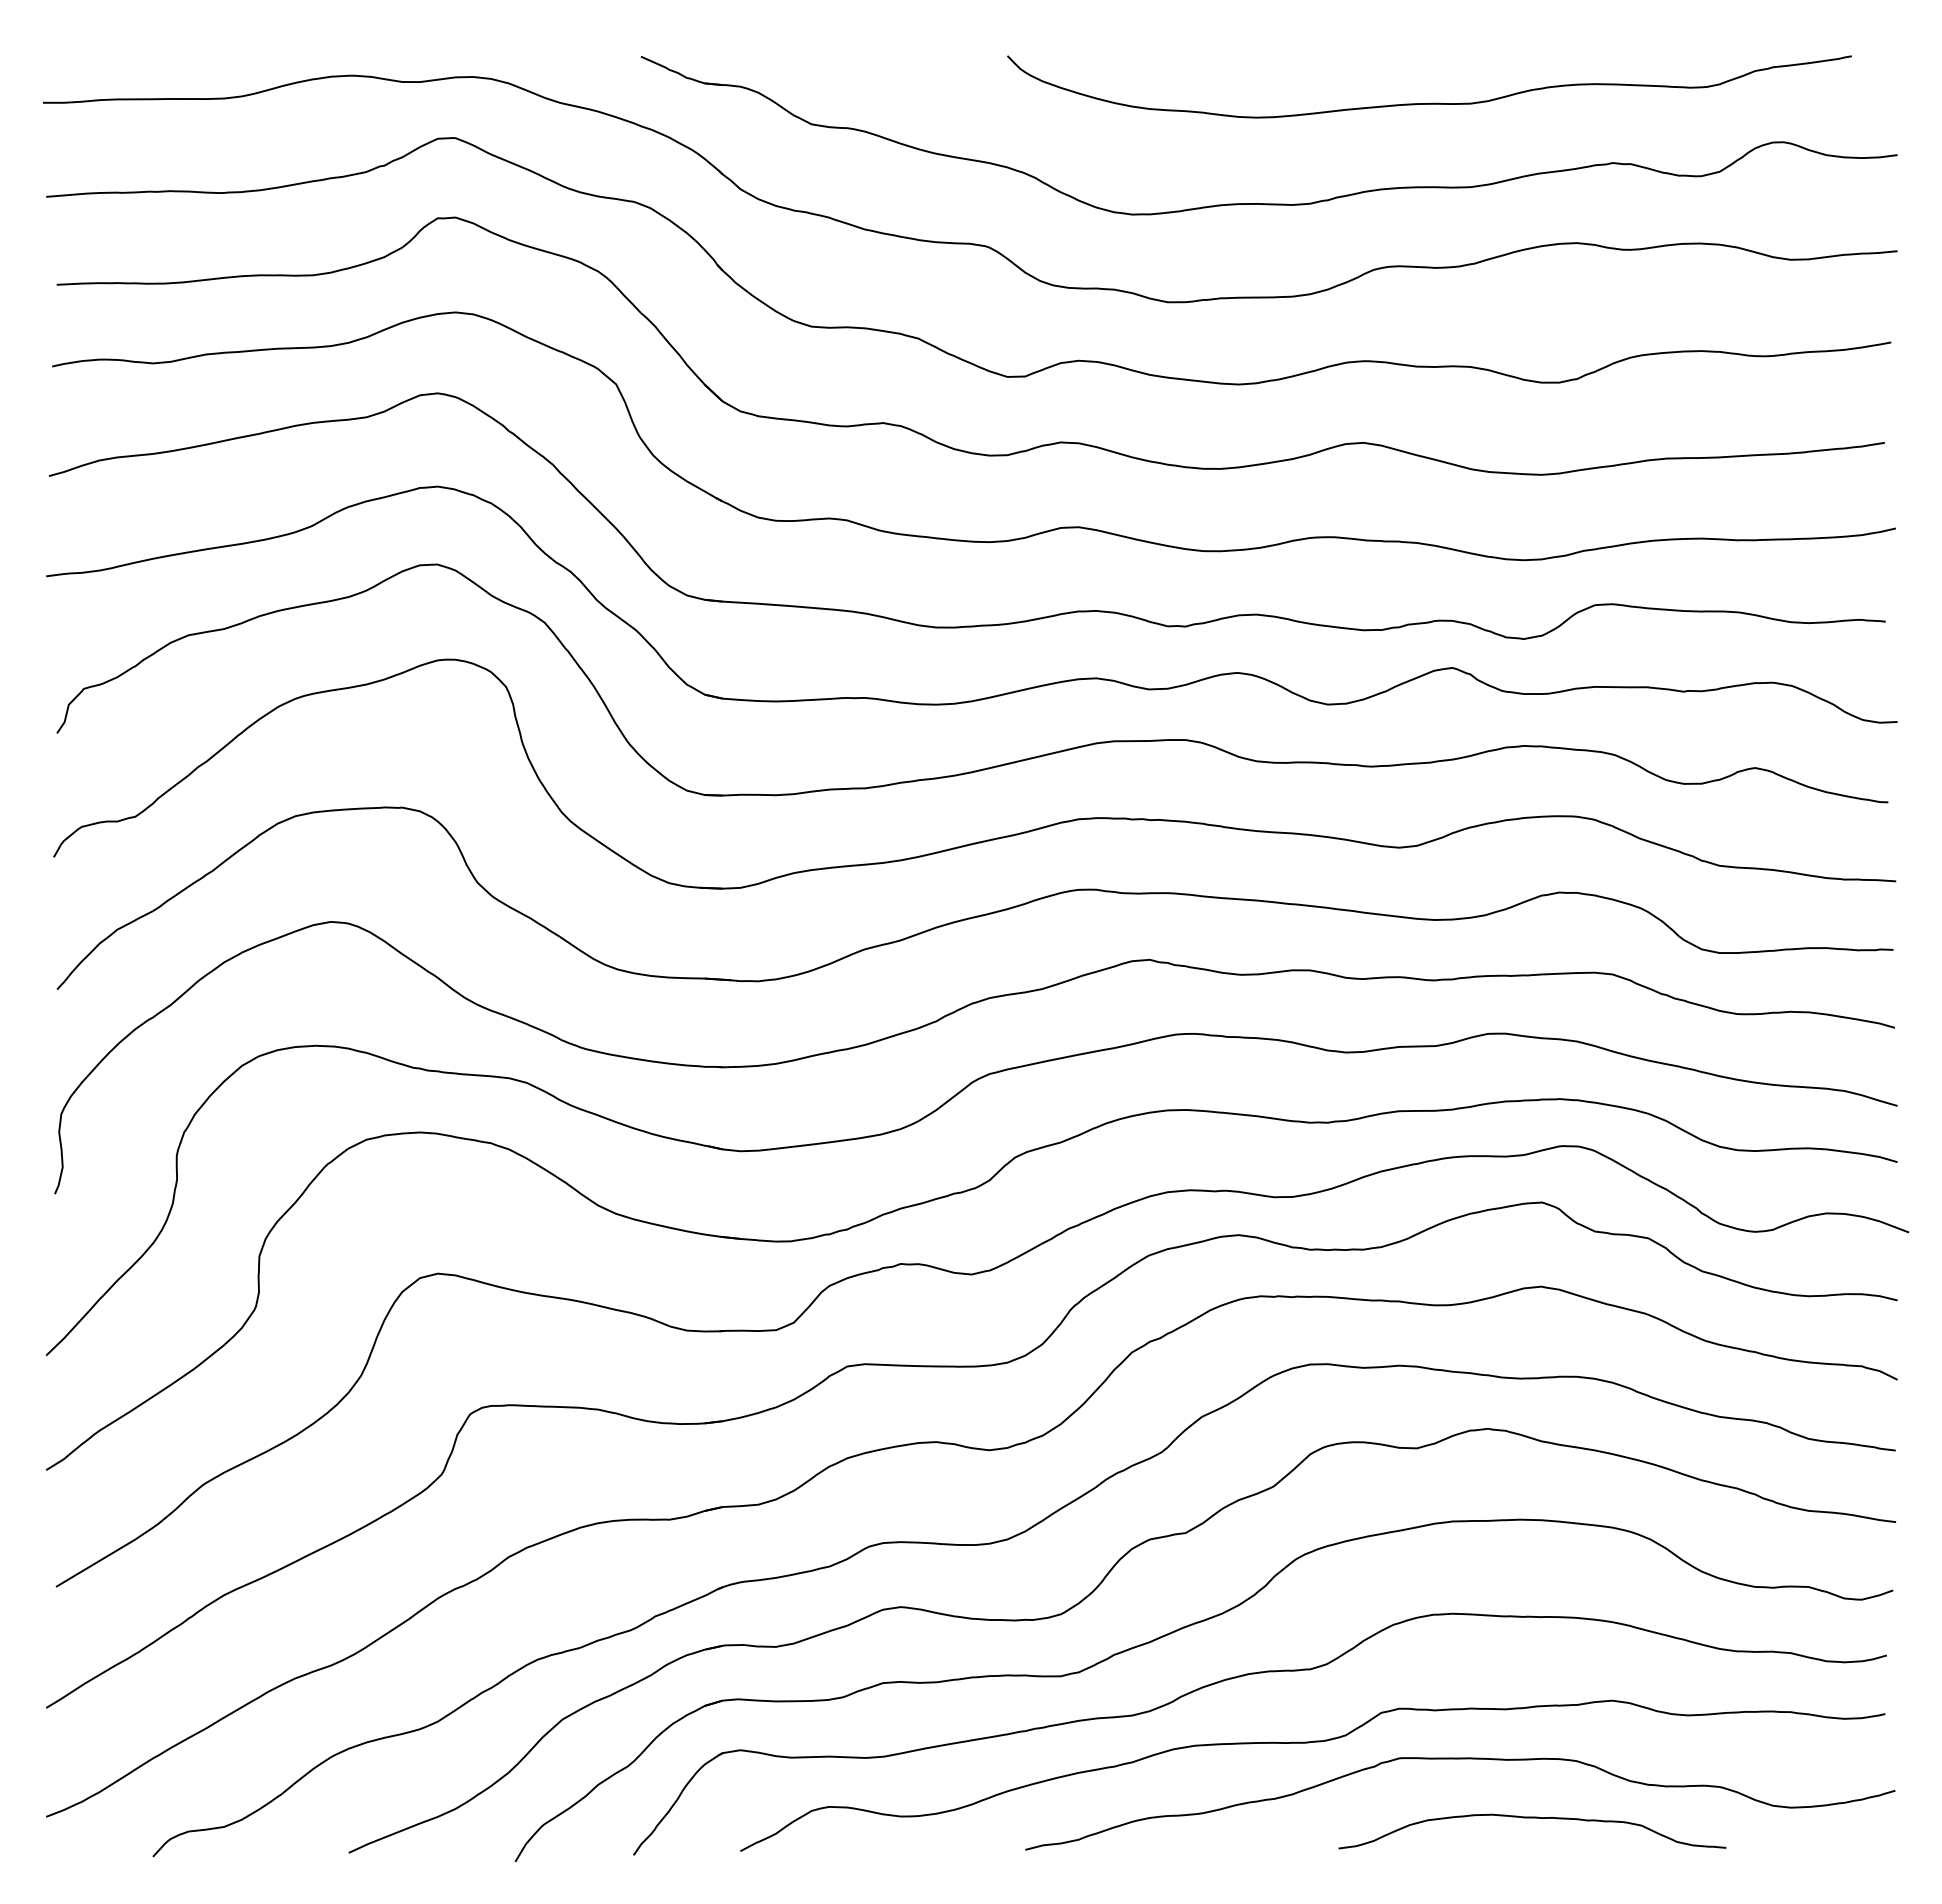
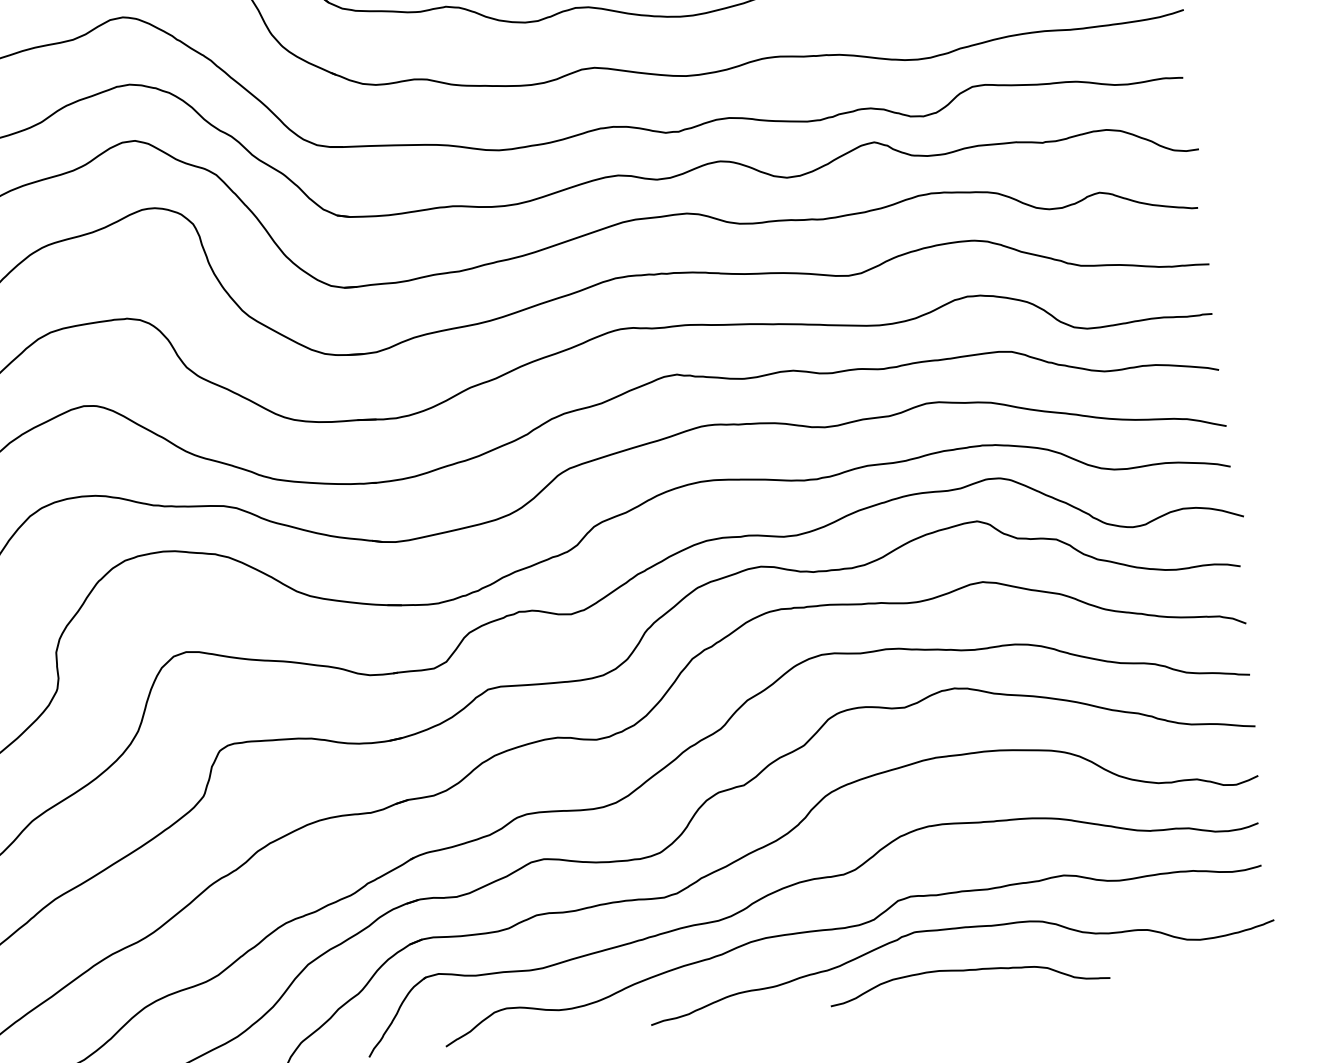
curve: (1532, 1818) -> (968, 970), moved

